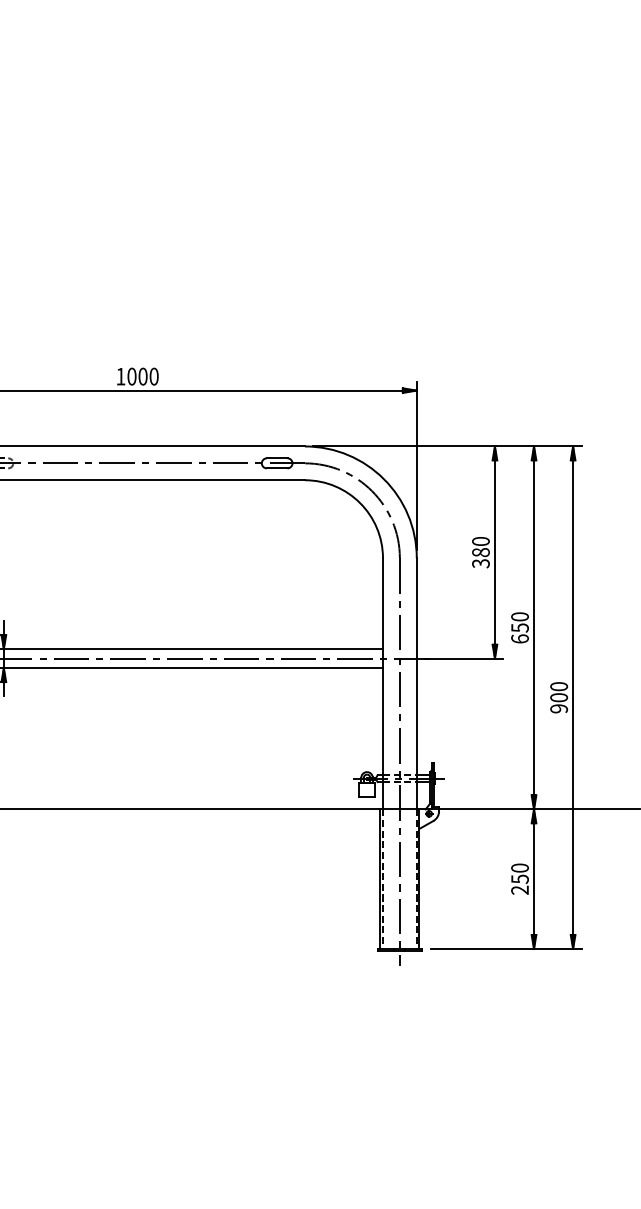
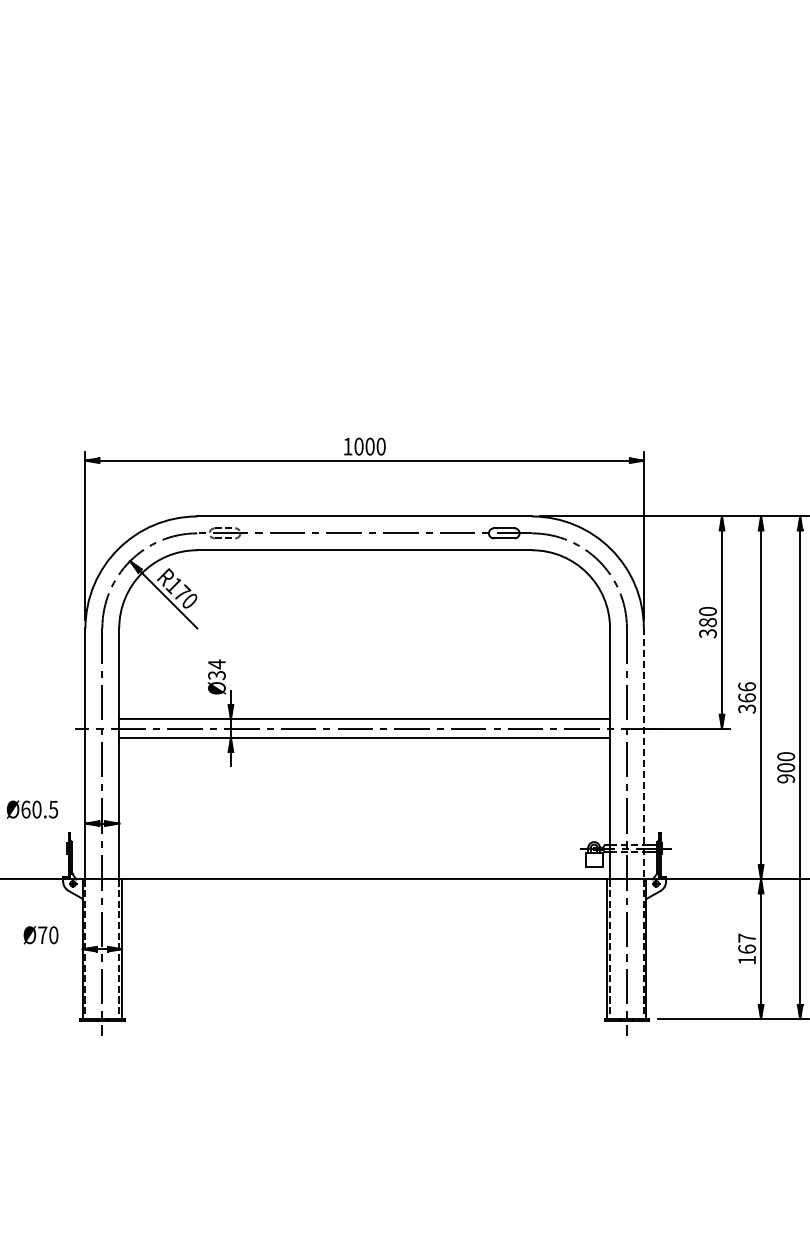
text: (519, 627) -> (746, 697), 650 -> 366
line: (416, 683) -> (643, 753), solid -> dashed
text: (520, 878) -> (747, 948), 250 -> 167

